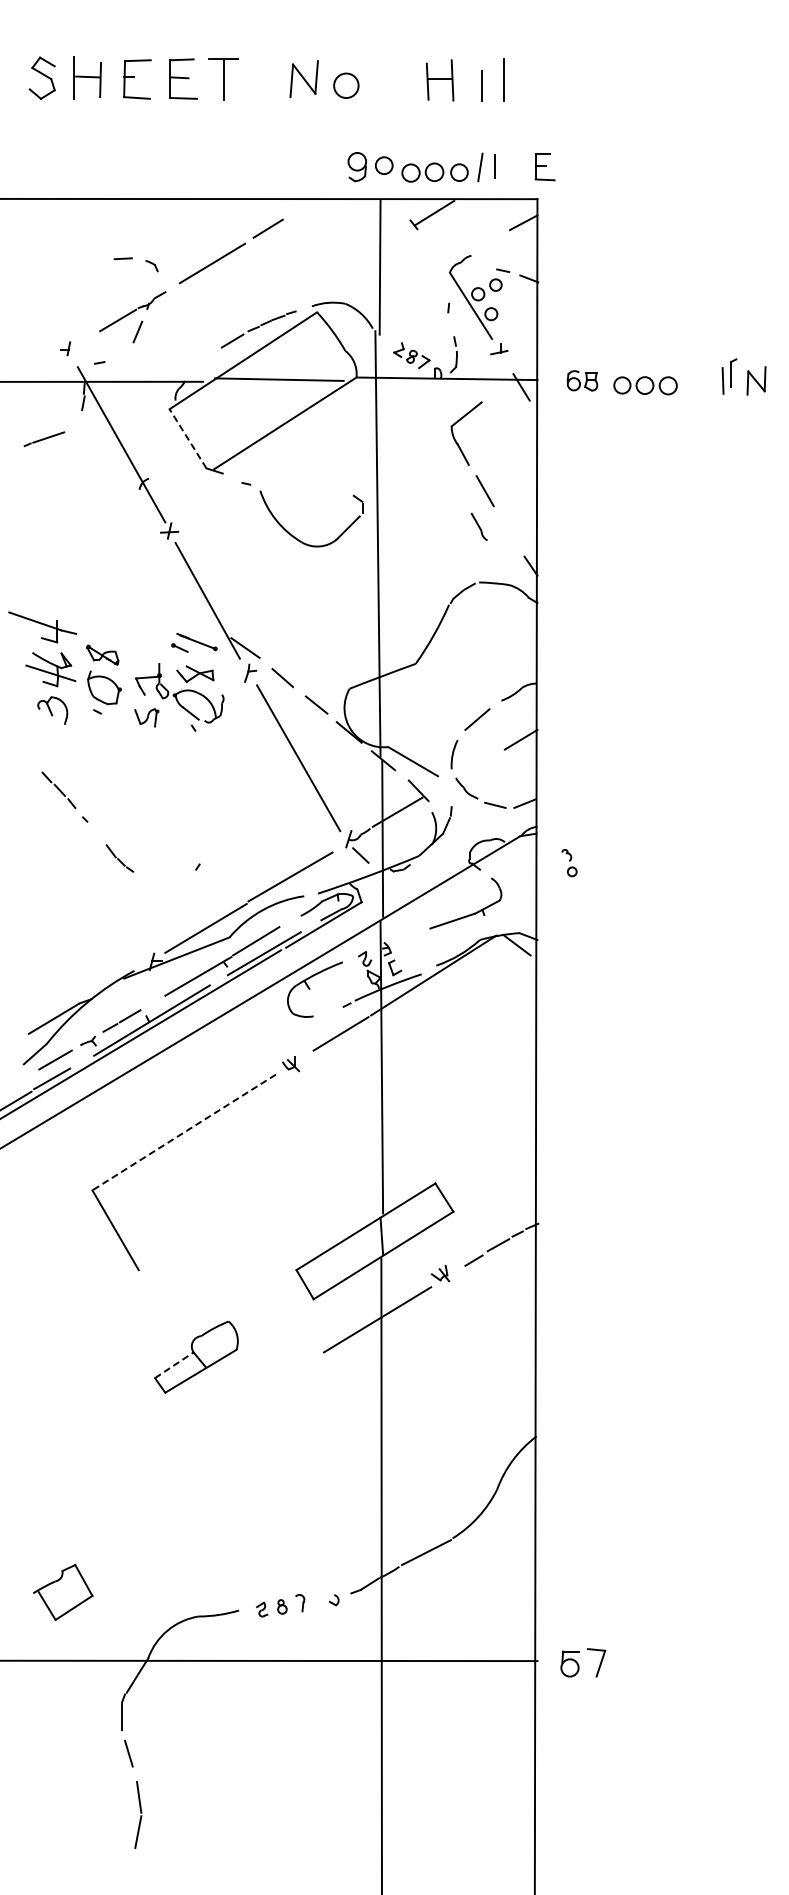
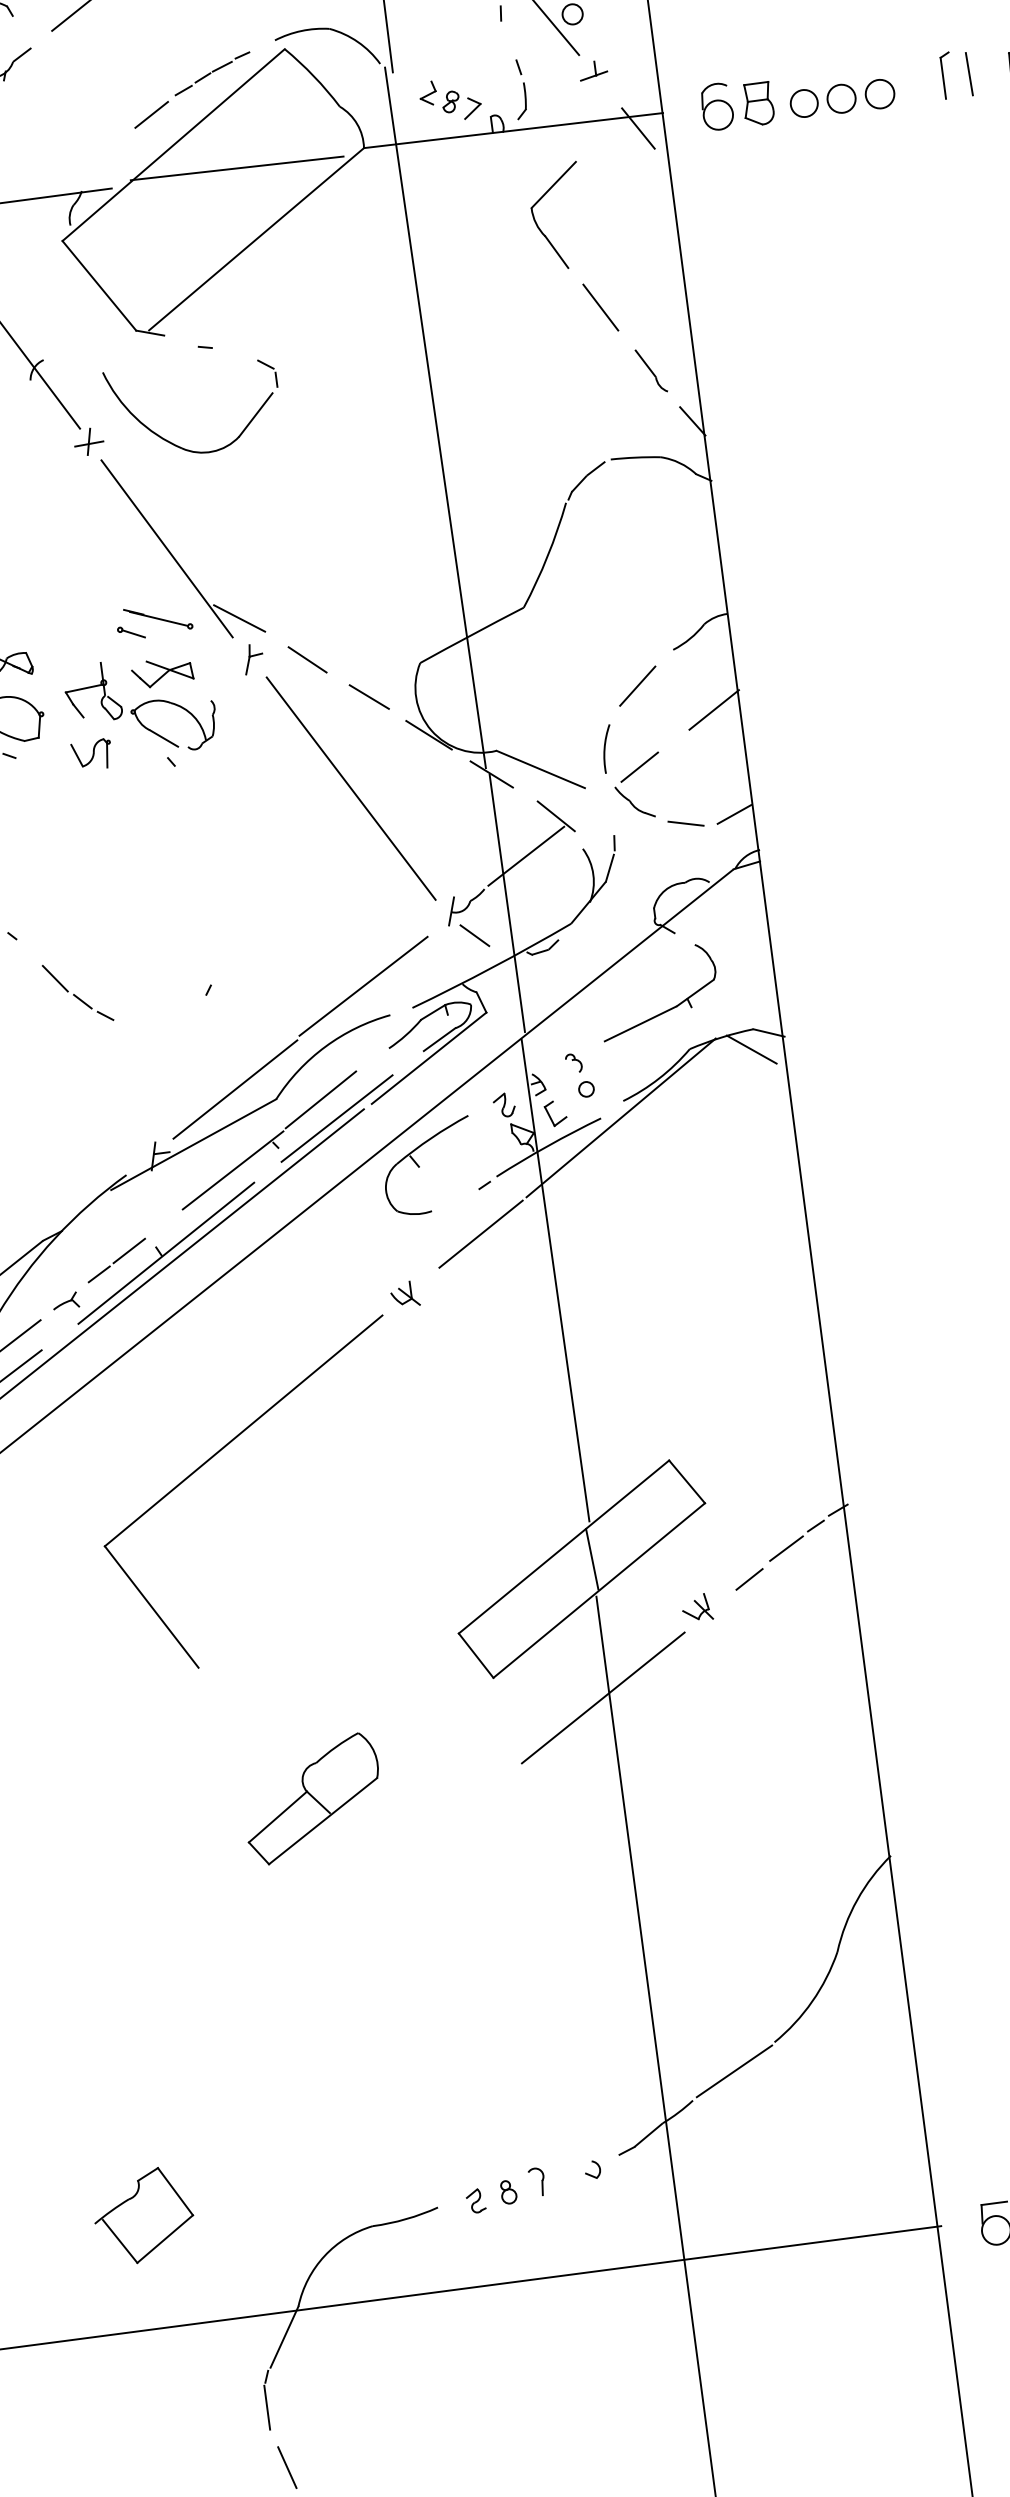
part: (733, 372) -> (946, 74), moved
part: (582, 380) -> (737, 103), size x1.43
line: (188, 438) -> (100, 285), dashed -> solid
line: (478, 526) -> (649, 370), moved
part: (299, 539) -> (178, 444), moved
line: (472, 767) -> (639, 766), added
part: (119, 858) -> (77, 993), size x1.43
part: (569, 863) -> (580, 1076), moved
line: (183, 1132) -> (242, 1431), dashed -> solid
line: (174, 1365) -> (278, 1817), dashed -> solid

